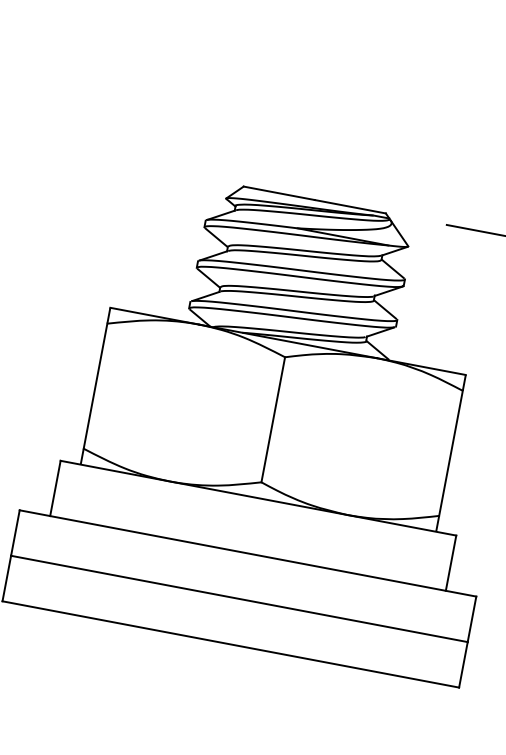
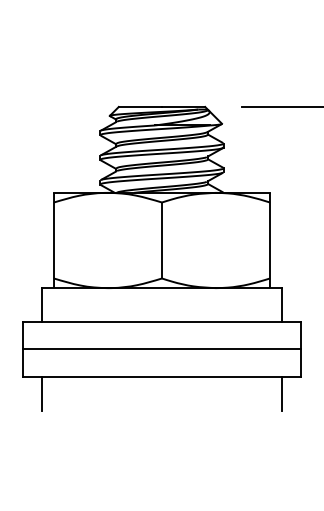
line: (27, 634) -> (41, 393), added
line: (424, 709) -> (282, 393), added

